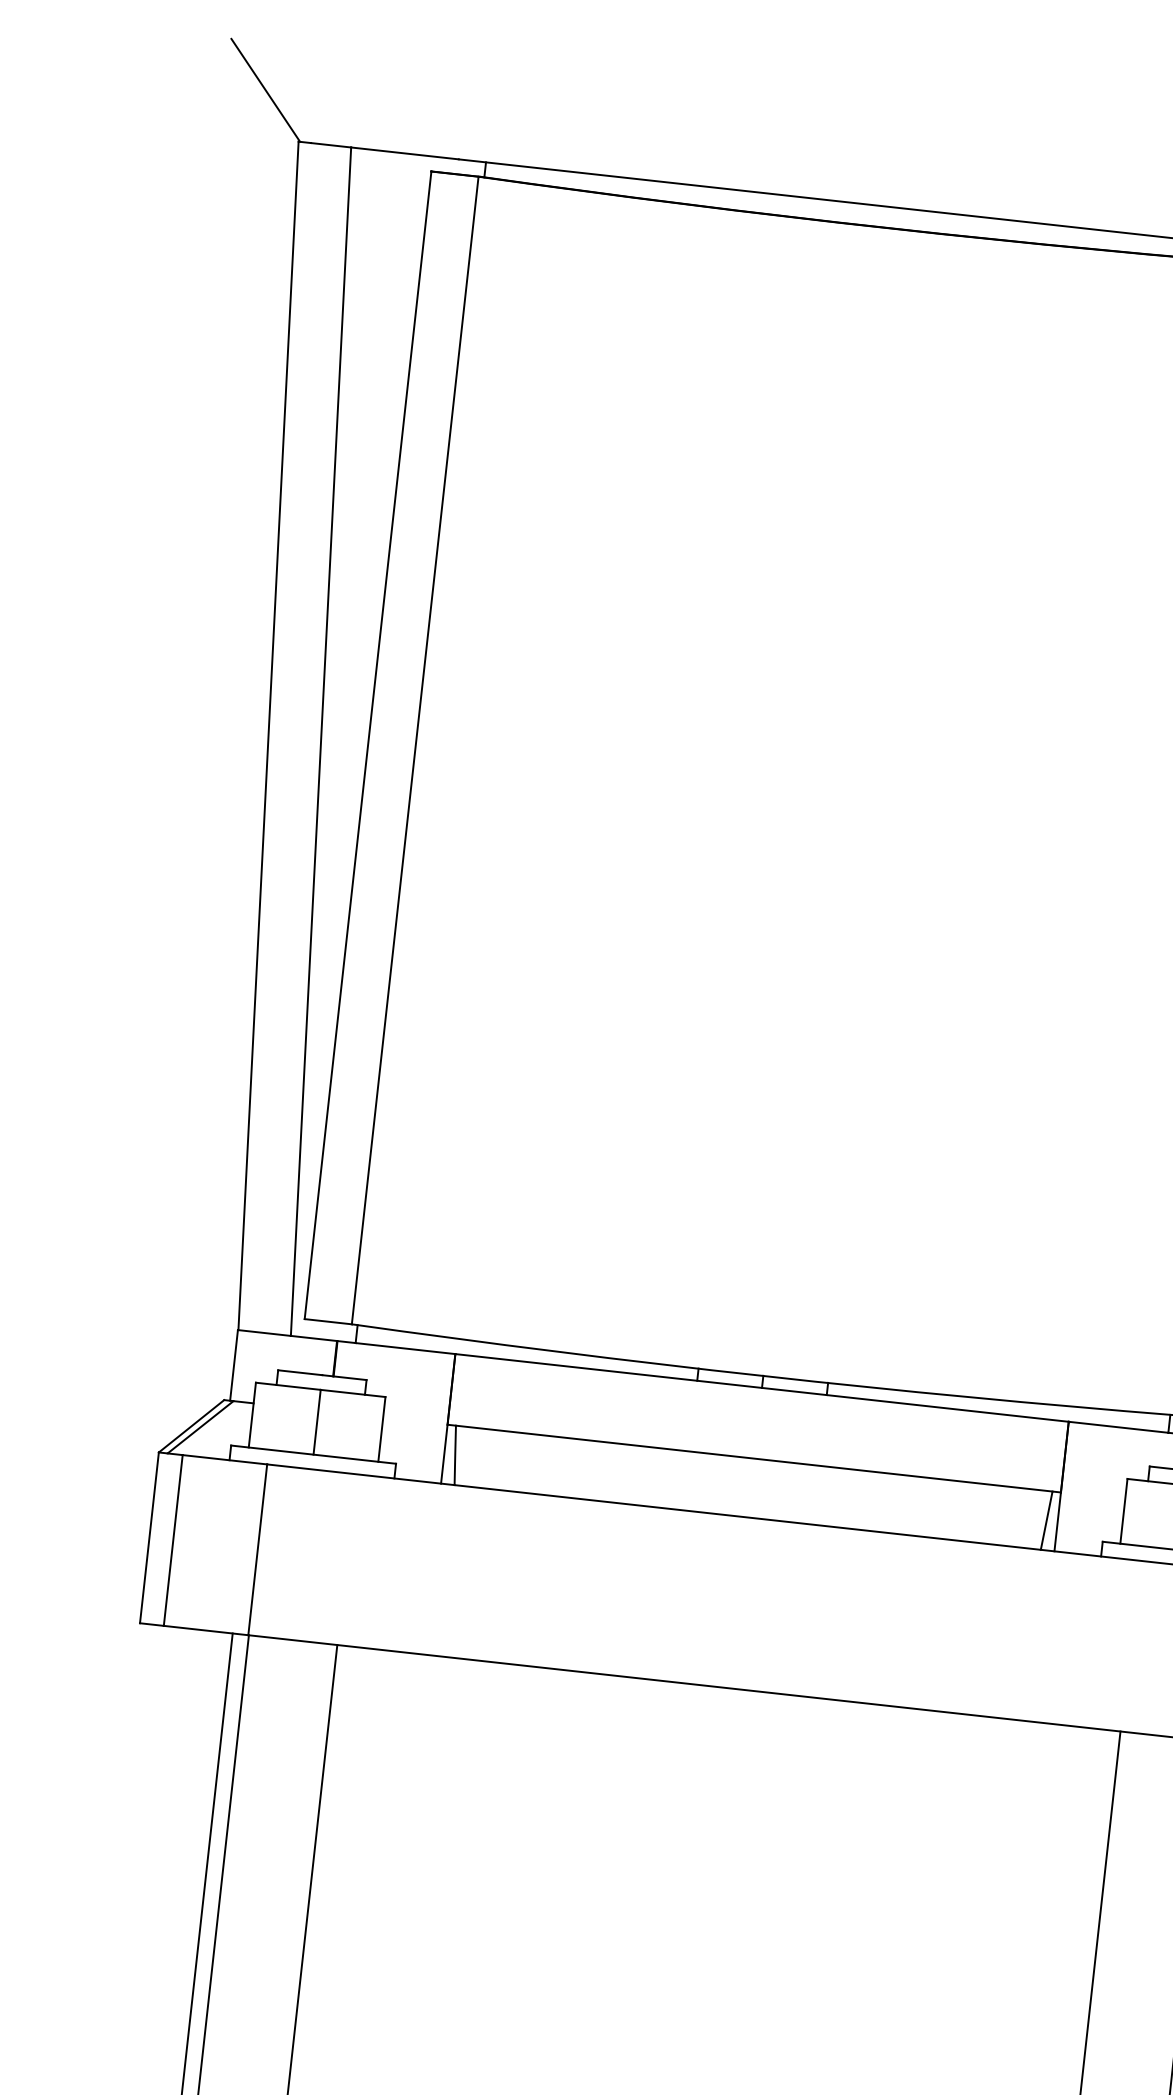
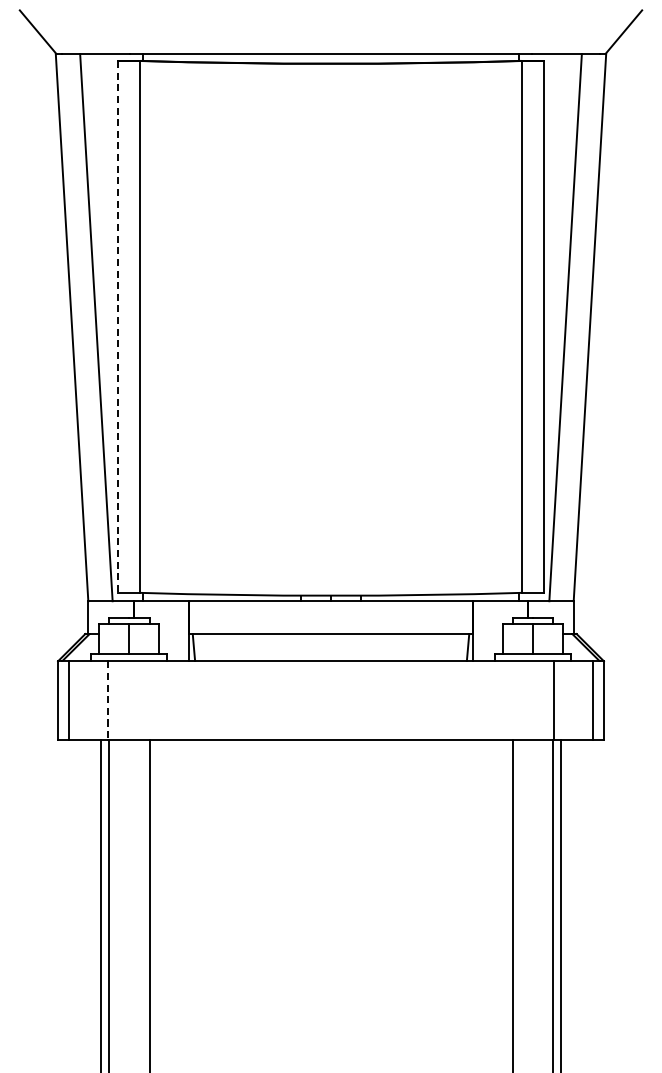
line: (368, 744) -> (118, 326), solid -> dashed
line: (258, 1549) -> (108, 700), solid -> dashed

